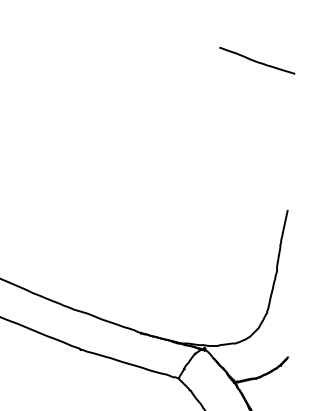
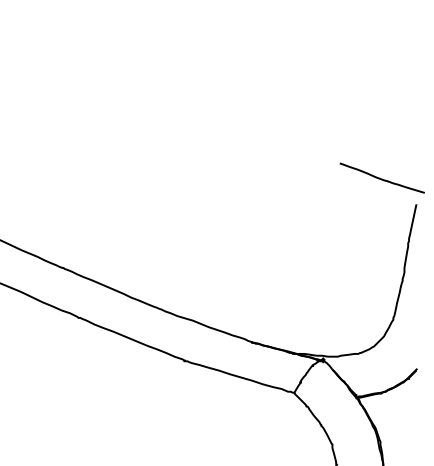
curve: (256, 61) -> (381, 178), moved

